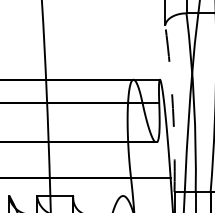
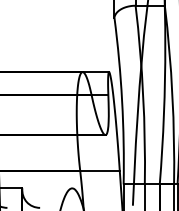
arc: (173, 108) -> (122, 100), dashed -> solid

